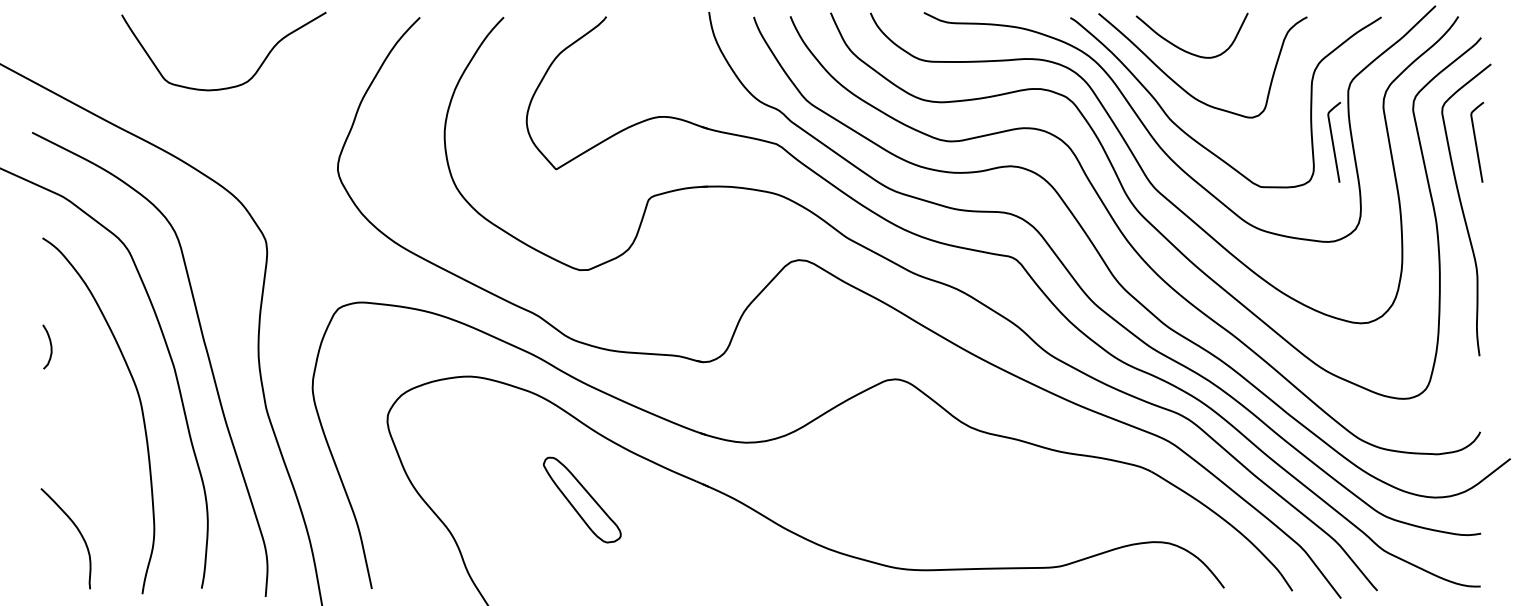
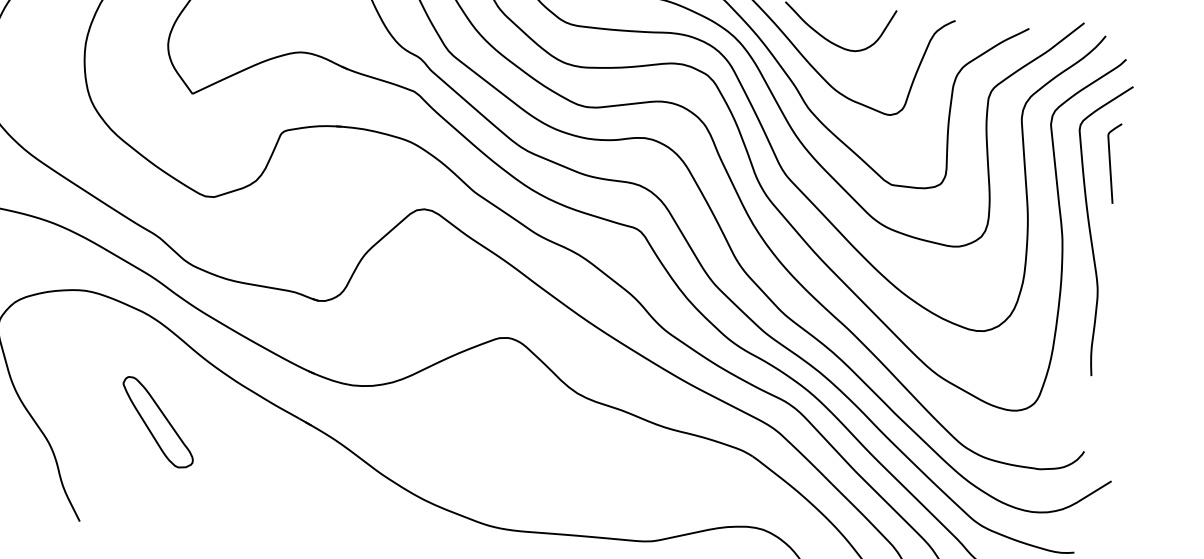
curve: (1333, 141) -> (968, 147), removed
part: (581, 499) -> (157, 421), moved

